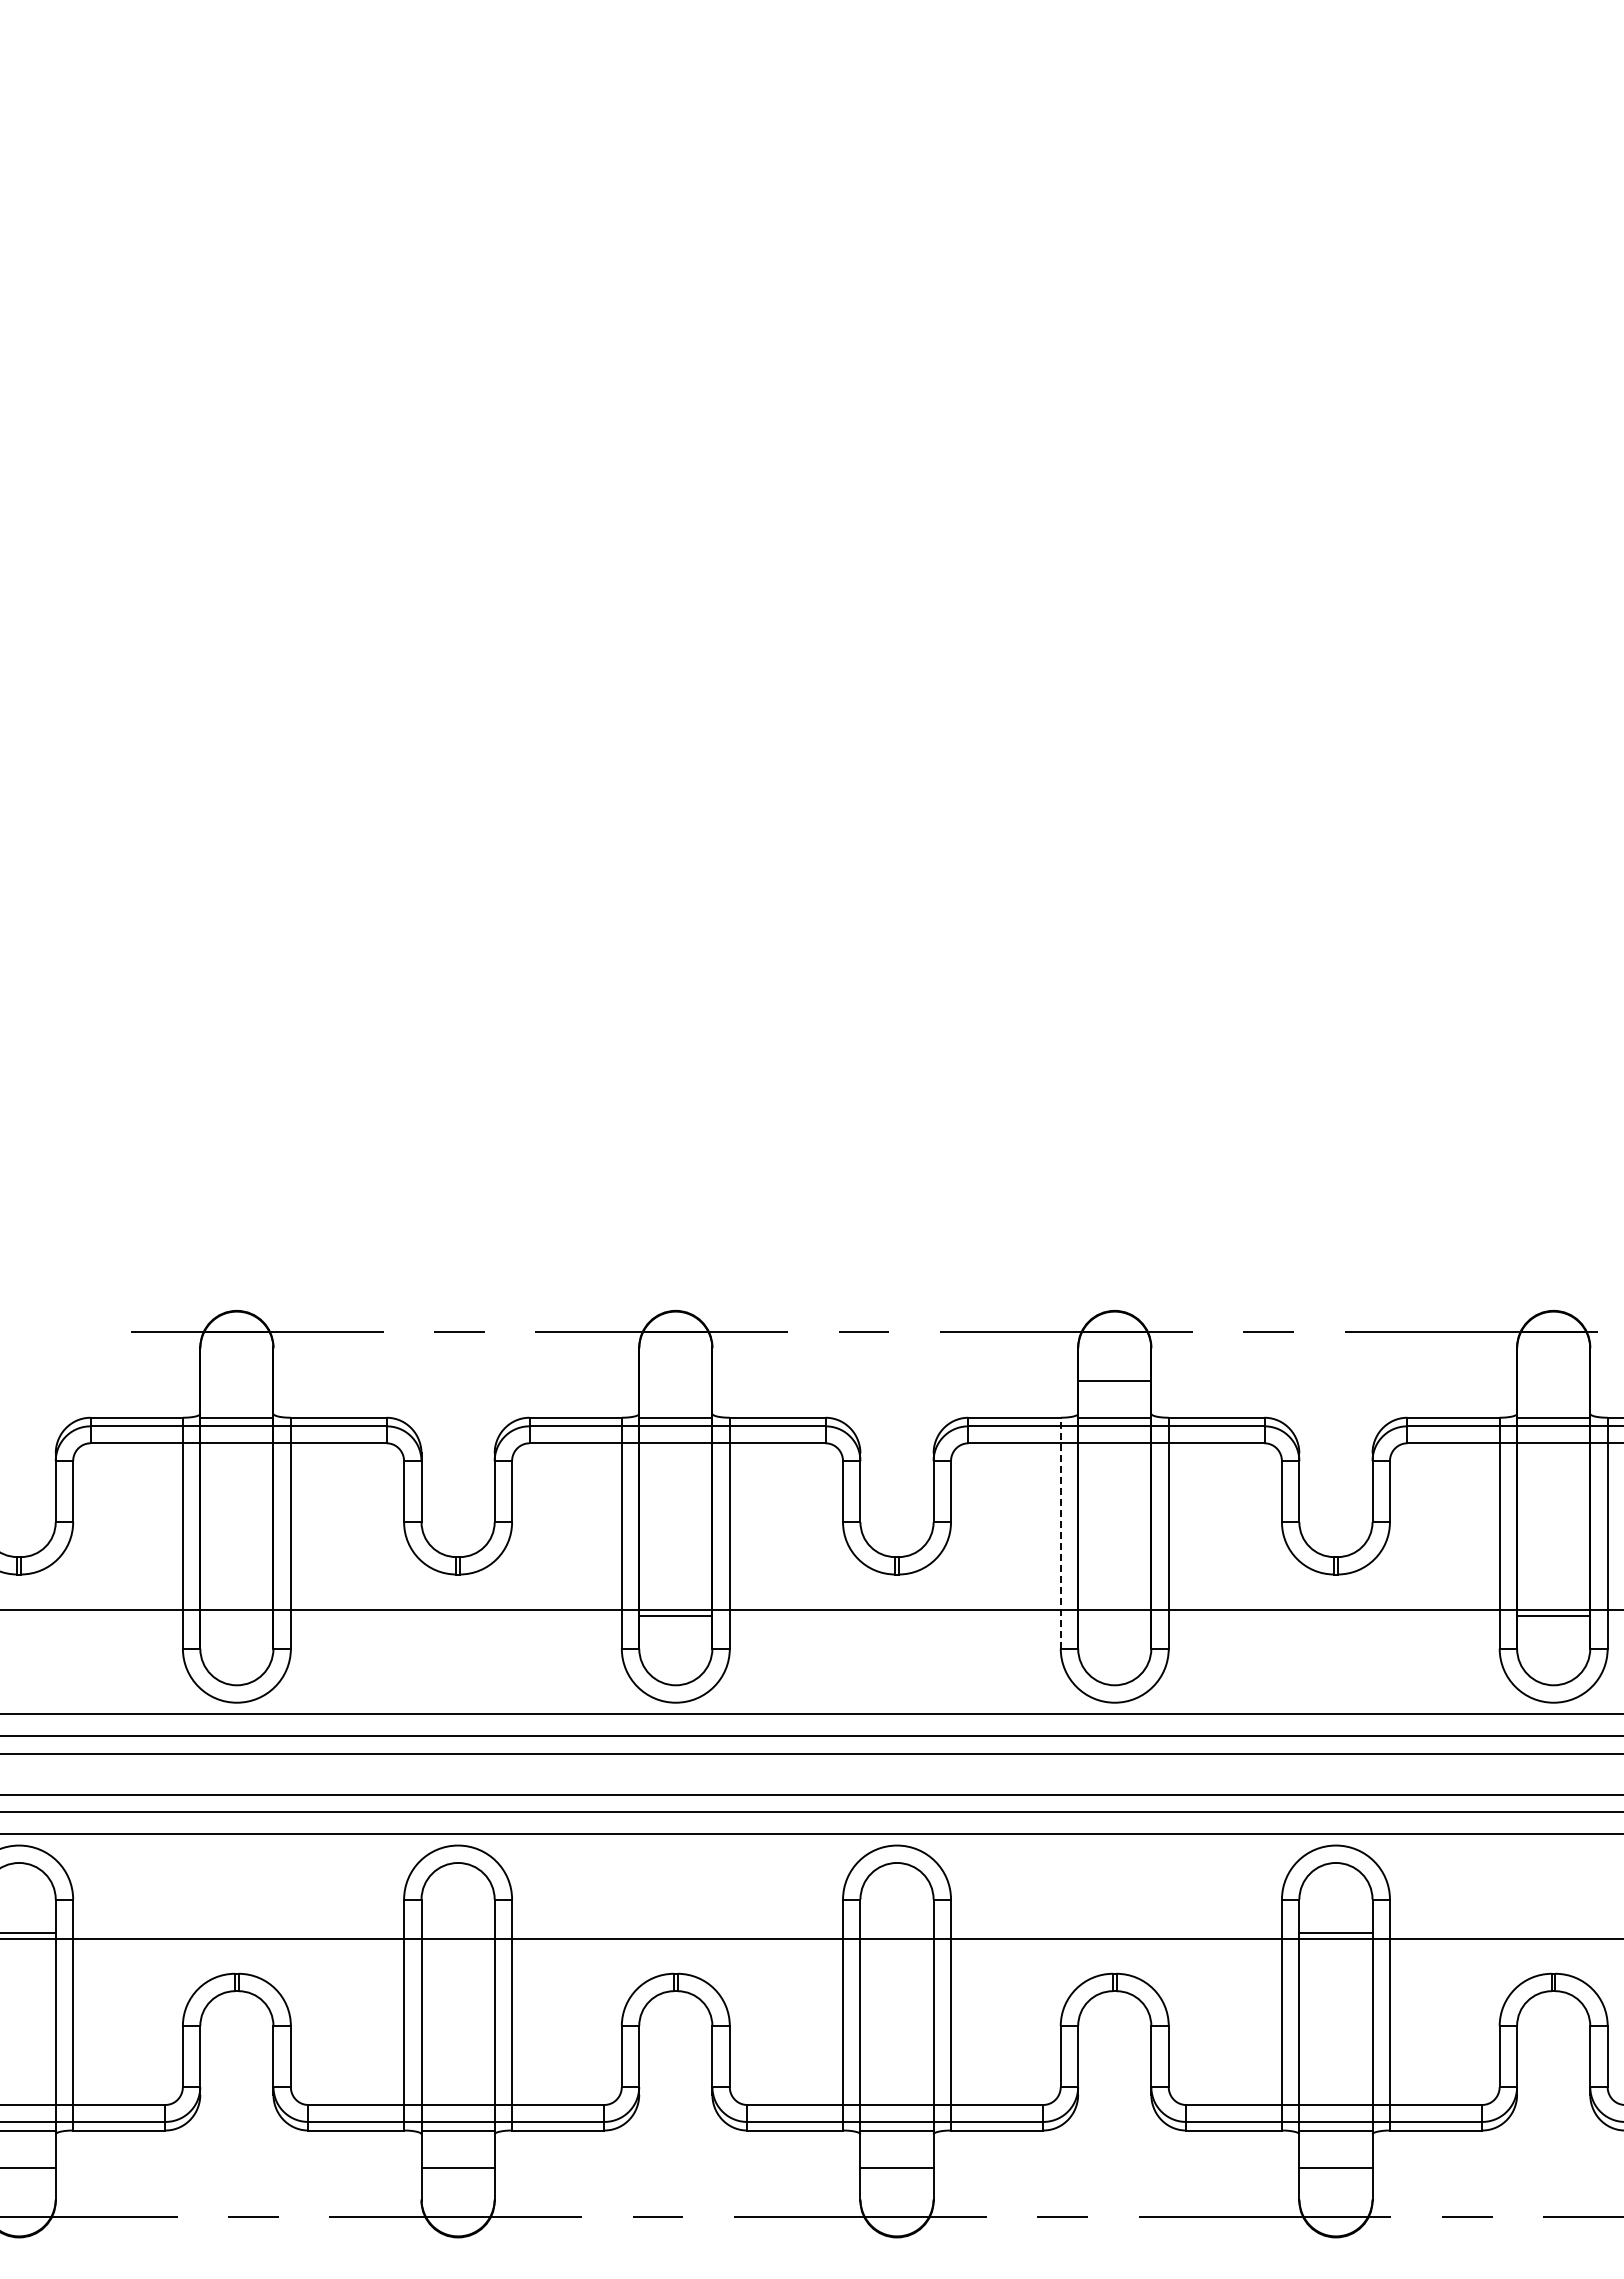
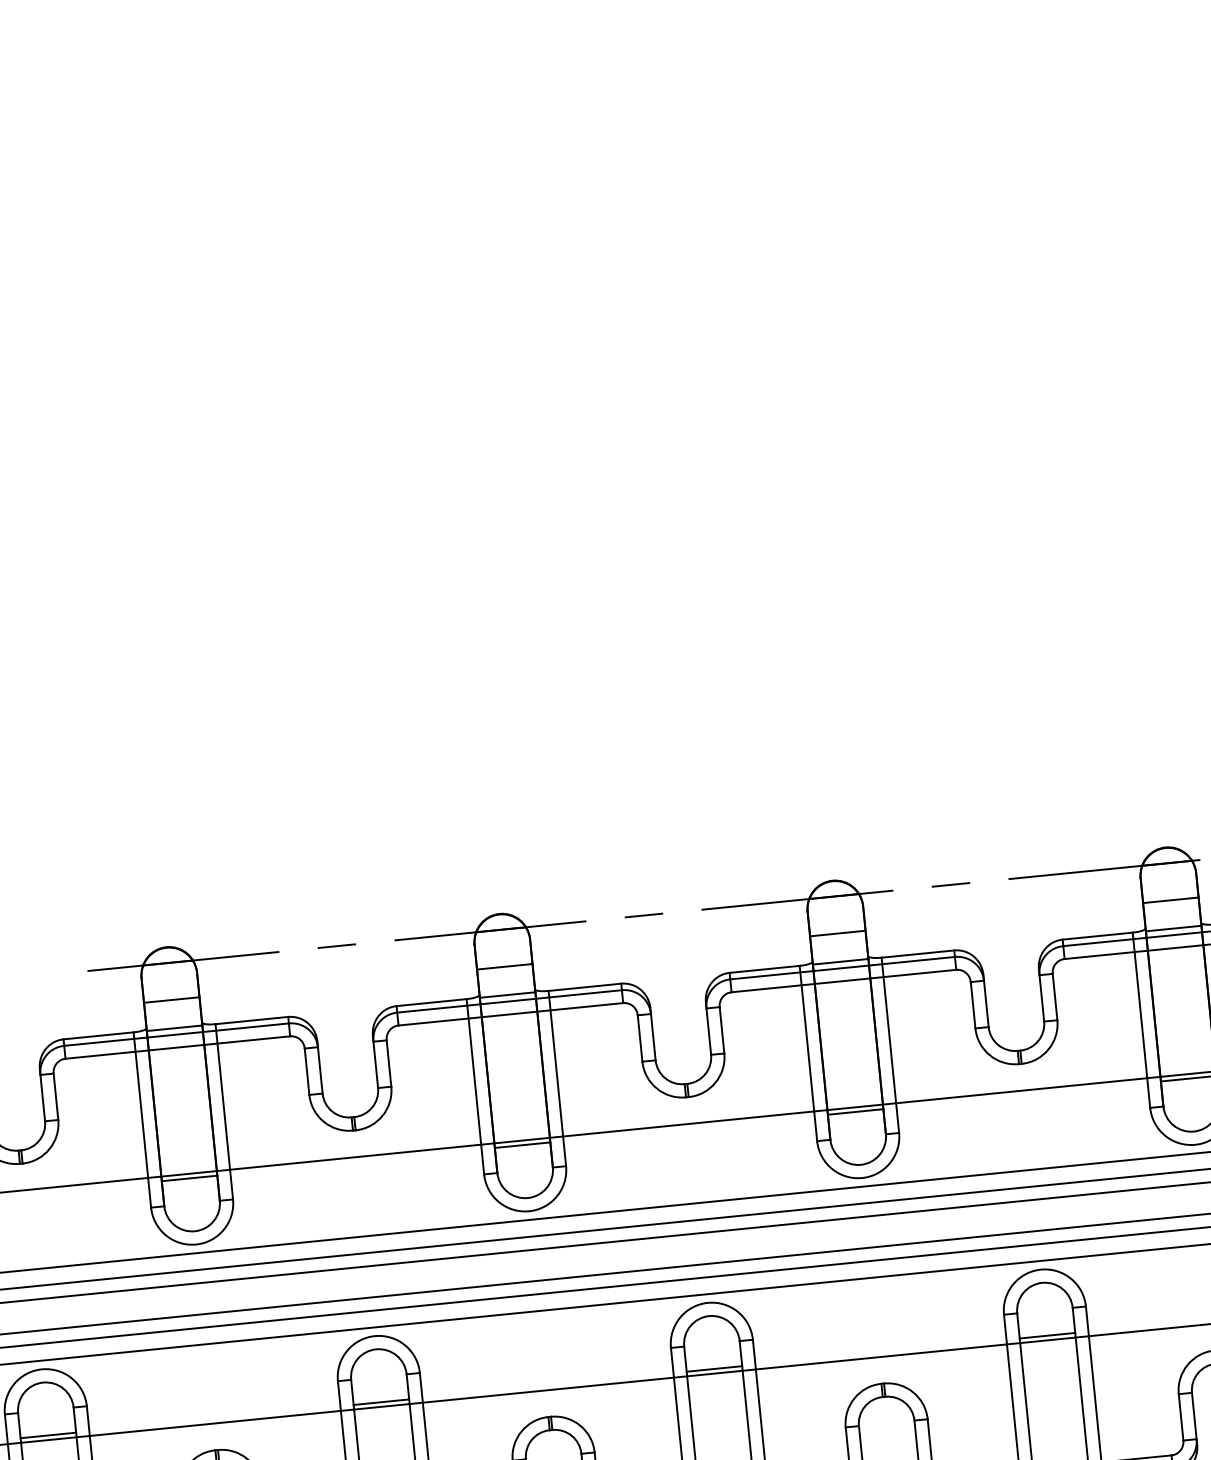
line: (236, 1380) -> (171, 1000), added
line: (675, 1380) -> (504, 966), added
line: (1553, 1380) -> (1170, 900), added
line: (1060, 1532) -> (808, 1052), dashed -> solid
line: (236, 1615) -> (189, 1178), added
line: (1114, 1615) -> (855, 1111), added
line: (457, 1932) -> (380, 1402), added
line: (896, 1932) -> (714, 1368), added

